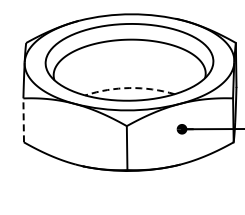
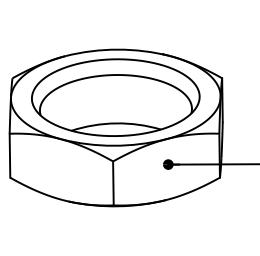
arc: (130, 88) -> (116, 123), dashed -> solid
line: (23, 120) -> (9, 155), dashed -> solid

